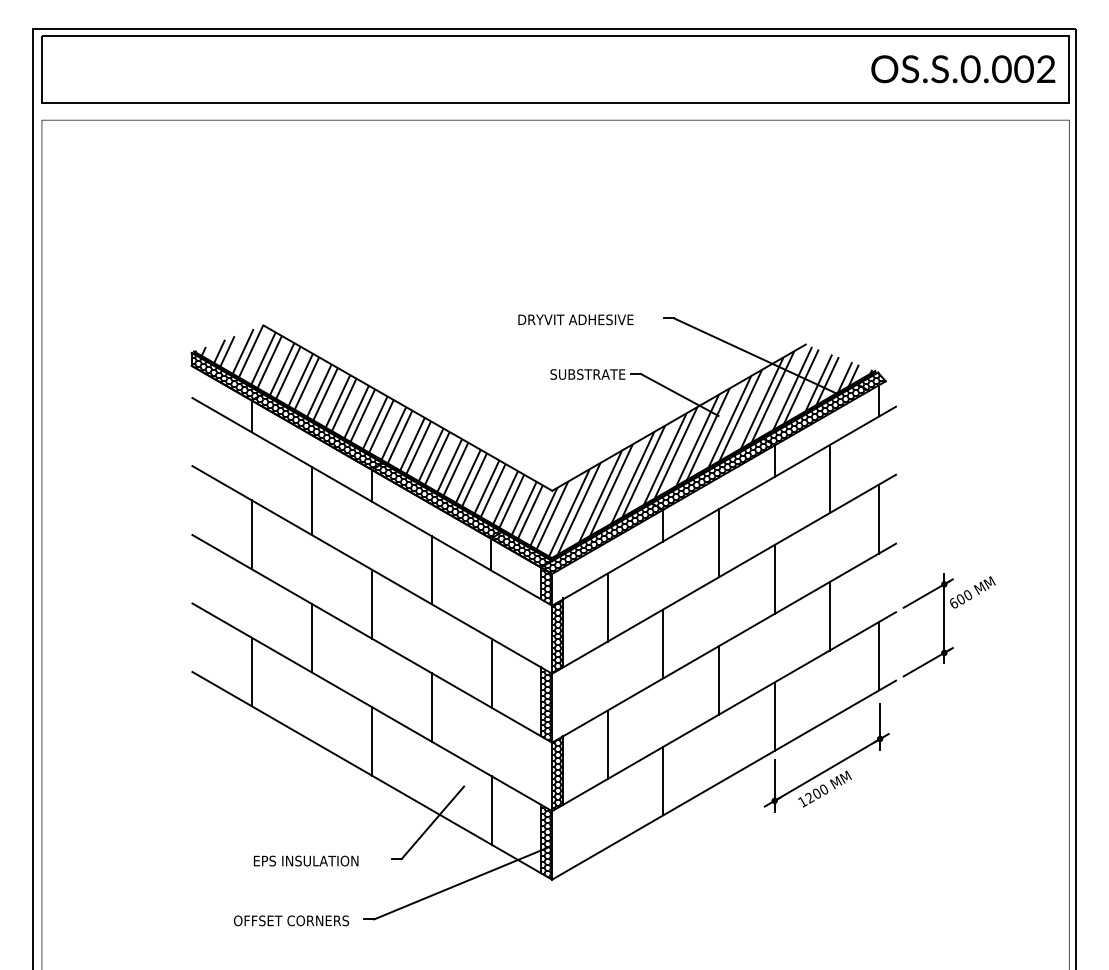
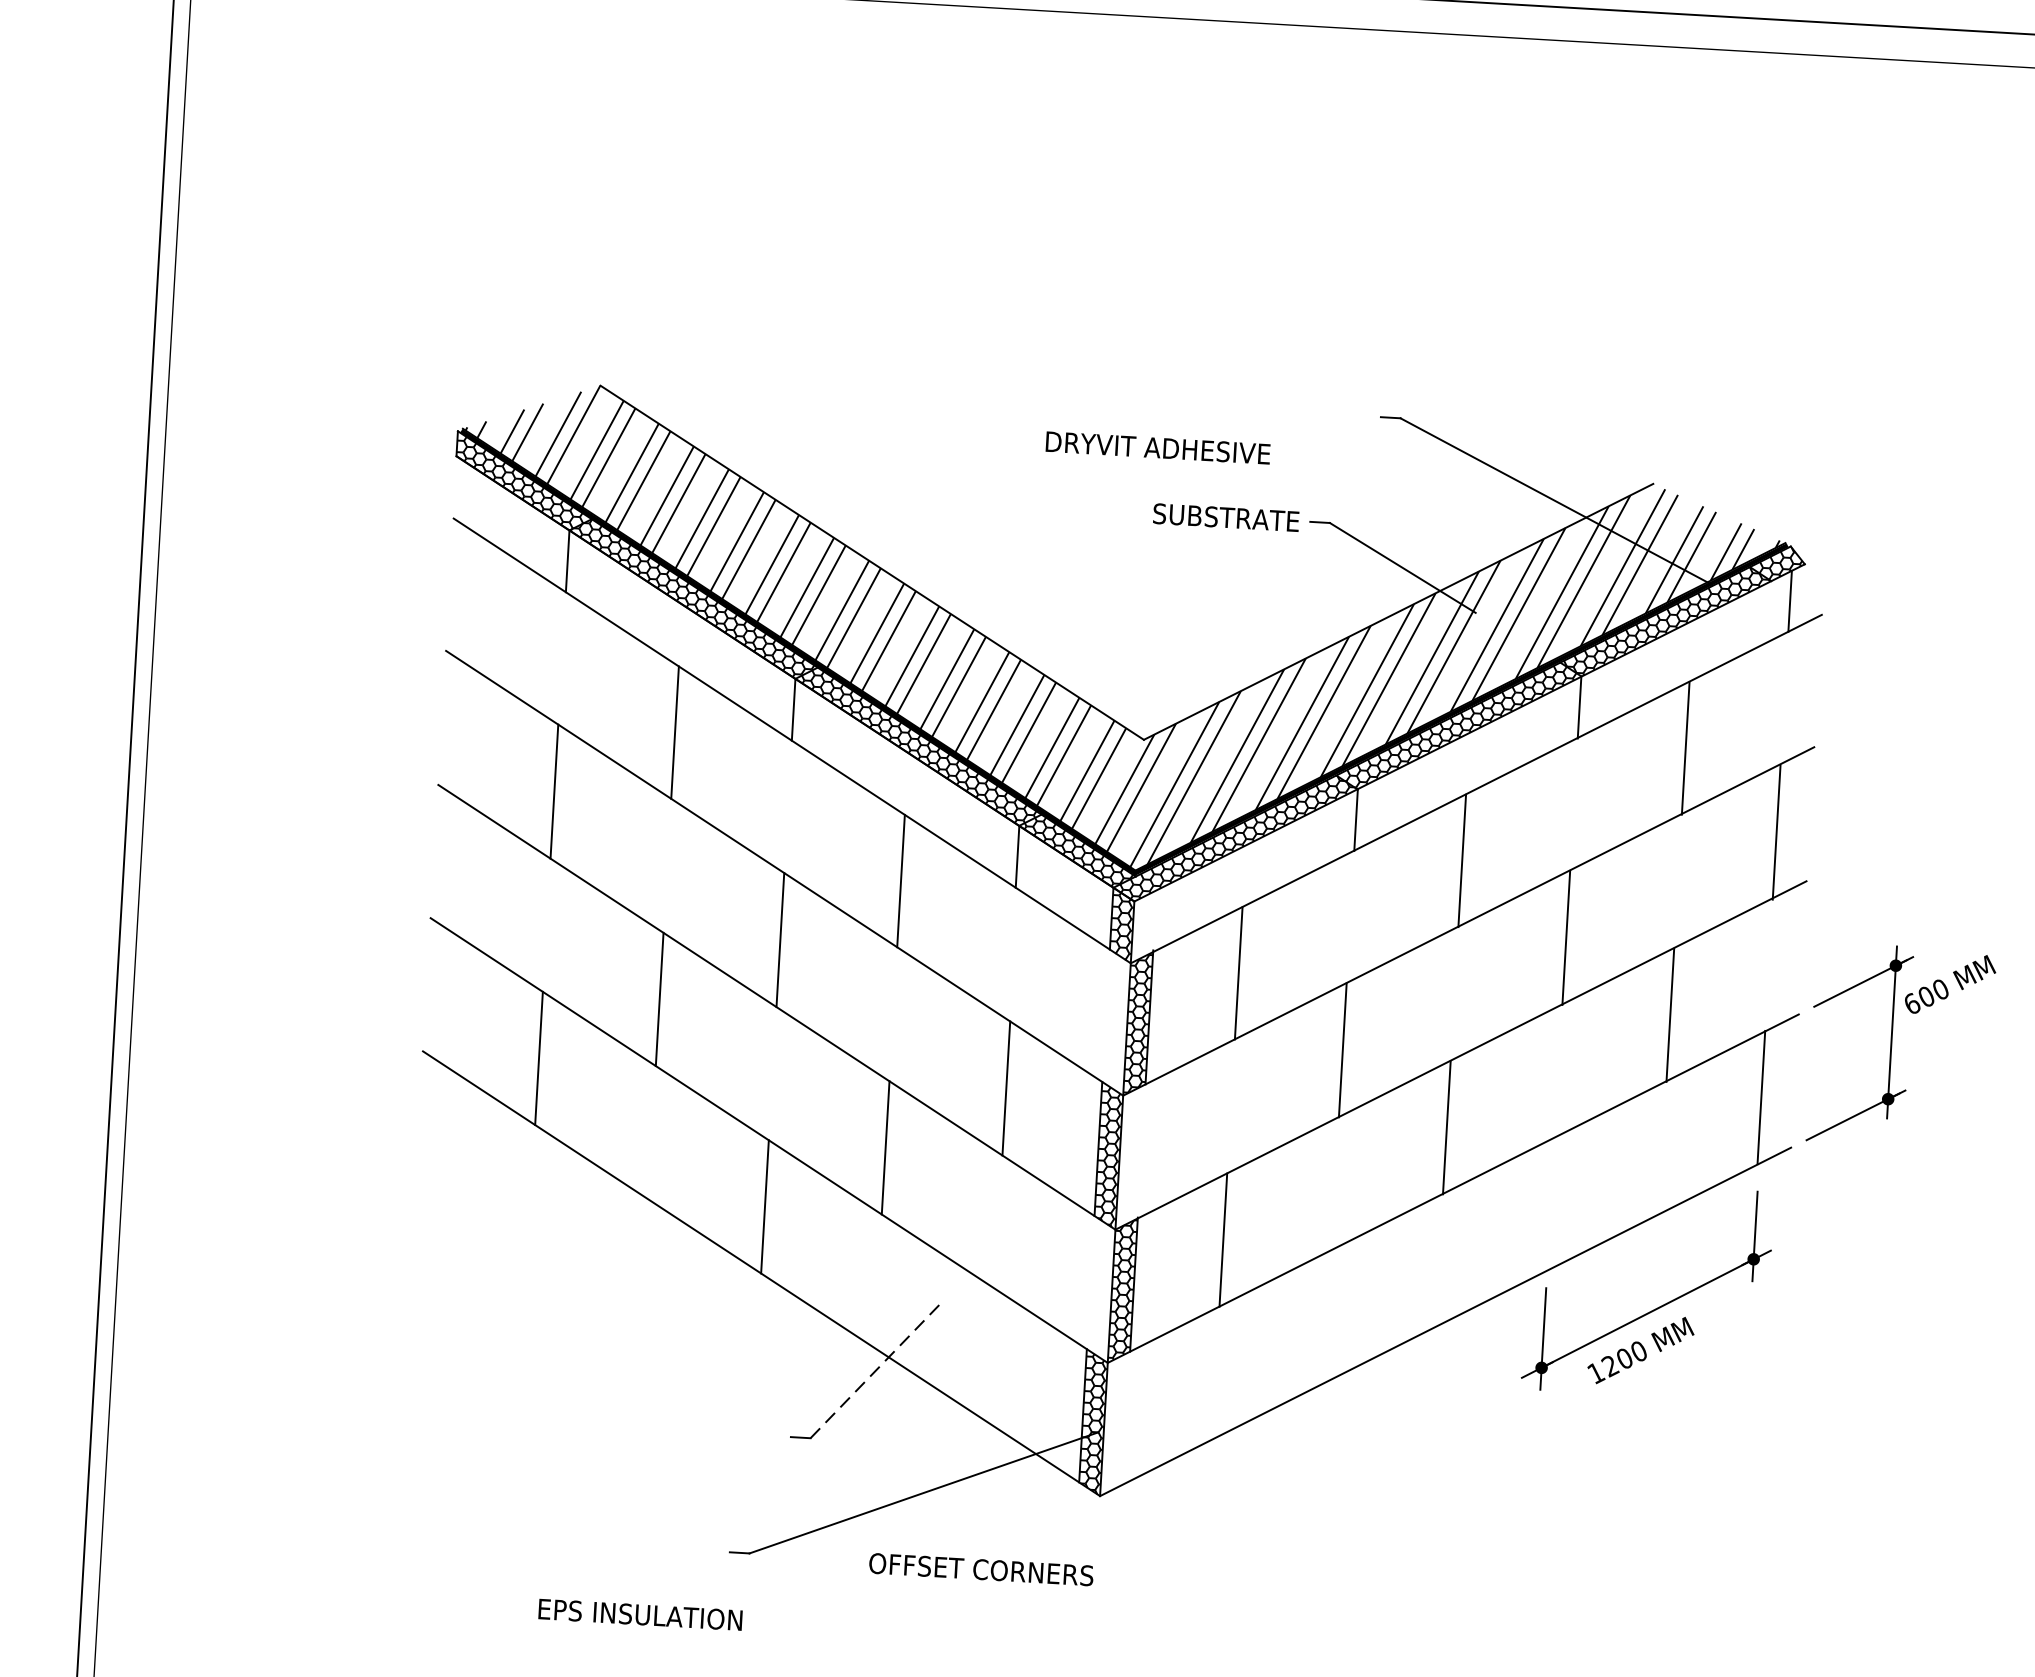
text: (575, 319) -> (1157, 447), moved
line: (774, 716) -> (1550, 1203), removed
line: (663, 780) -> (1327, 1315), removed
line: (492, 810) -> (991, 1354), removed
line: (433, 822) -> (875, 1371), solid -> dashed
text: (306, 860) -> (641, 1613), moved
text: (291, 920) -> (981, 1568), moved

